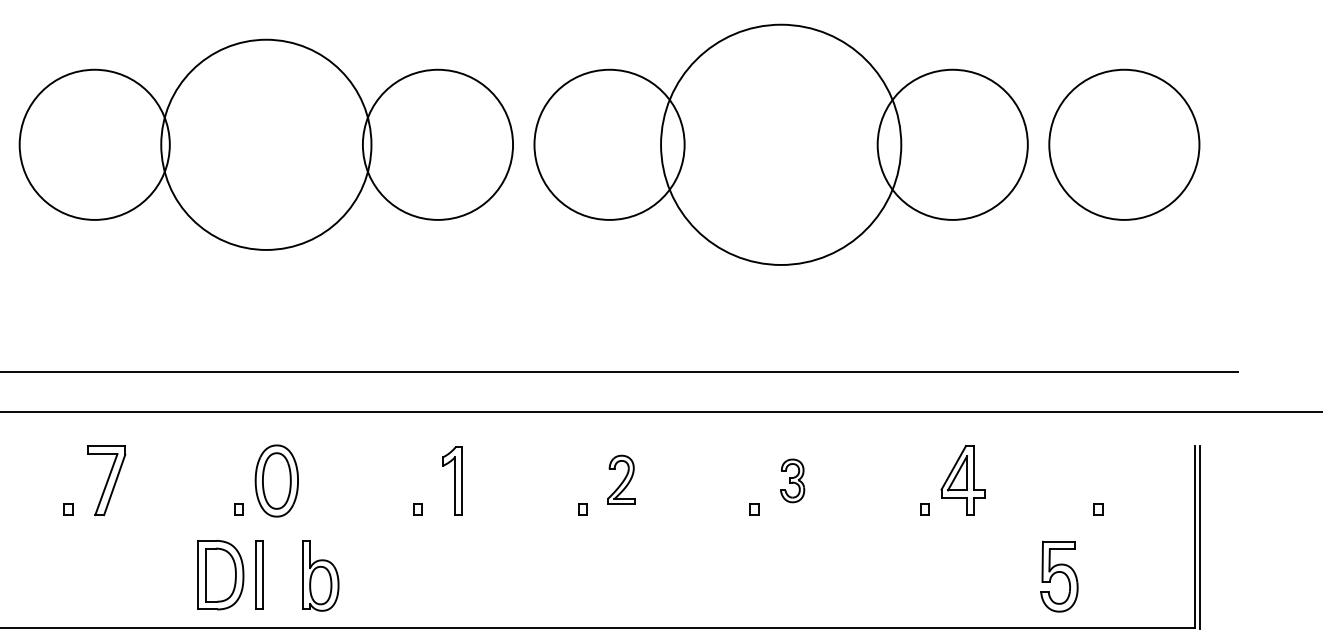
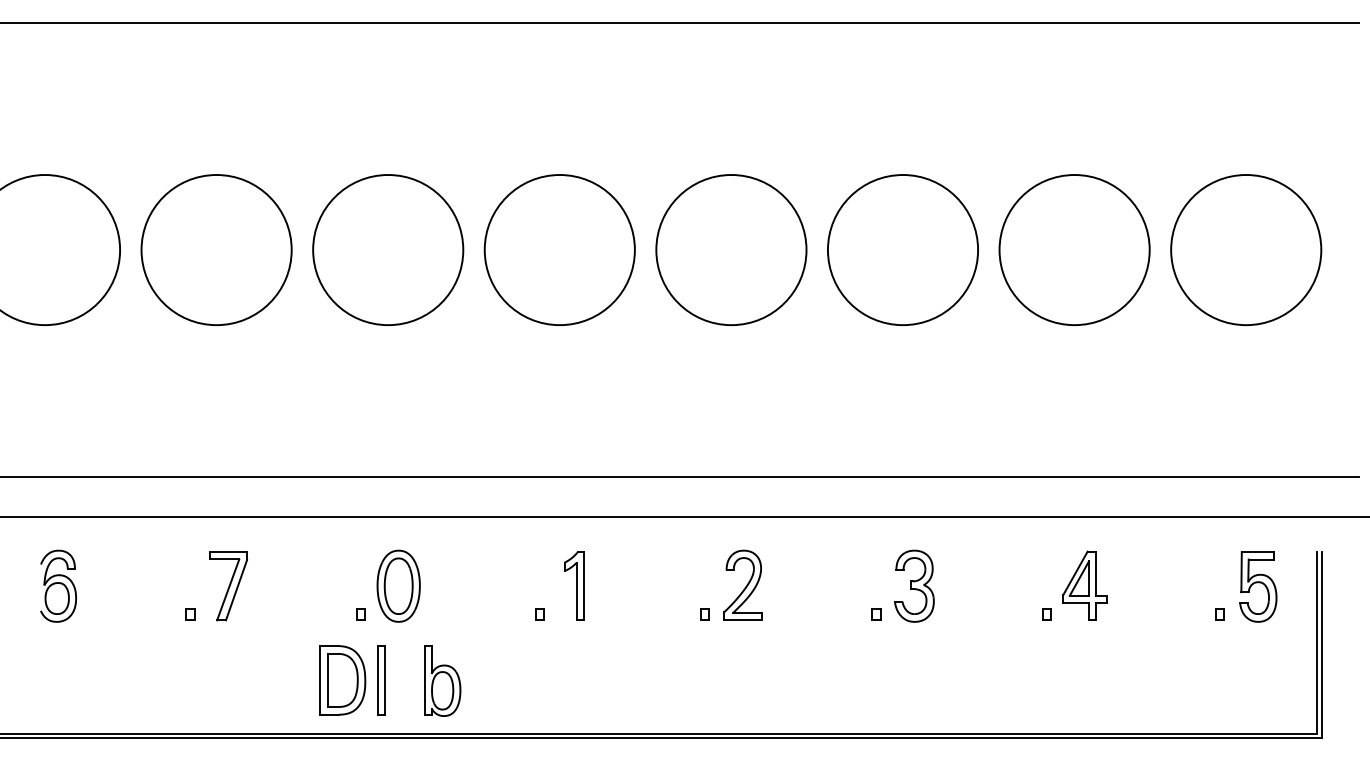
circle: (266, 145) -> (388, 250), size x0.71
circle: (780, 145) -> (902, 250), size x0.62
part: (620, 479) -> (742, 584), size x1.43
part: (792, 480) -> (914, 585), size x1.67
part: (1059, 576) -> (1258, 586), moved

